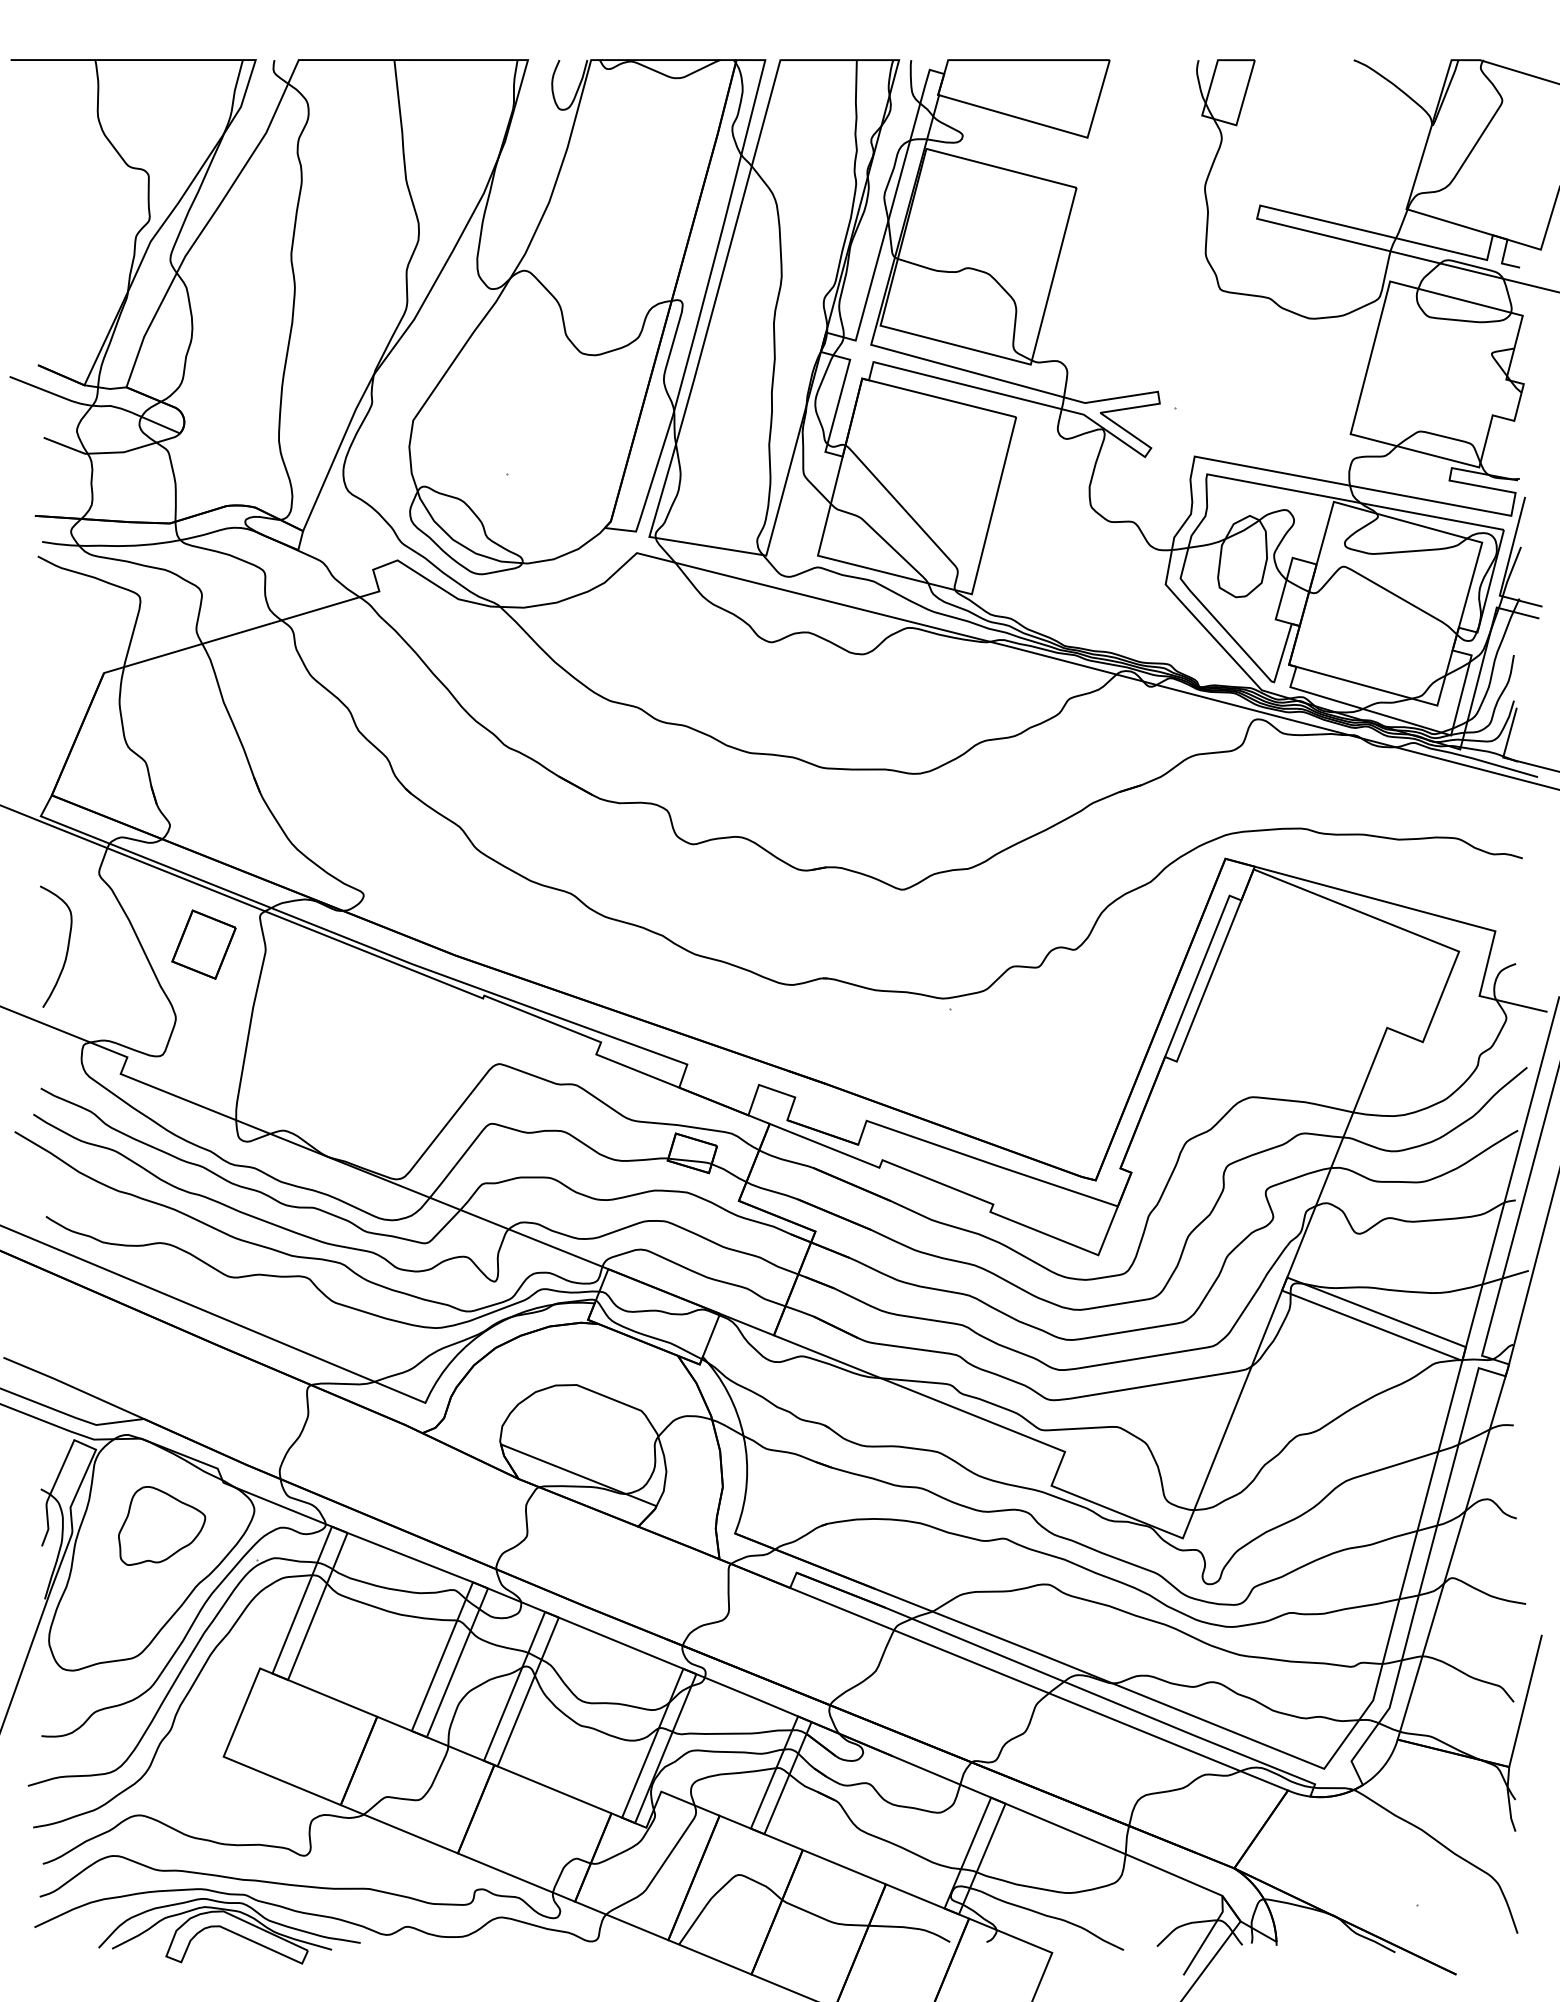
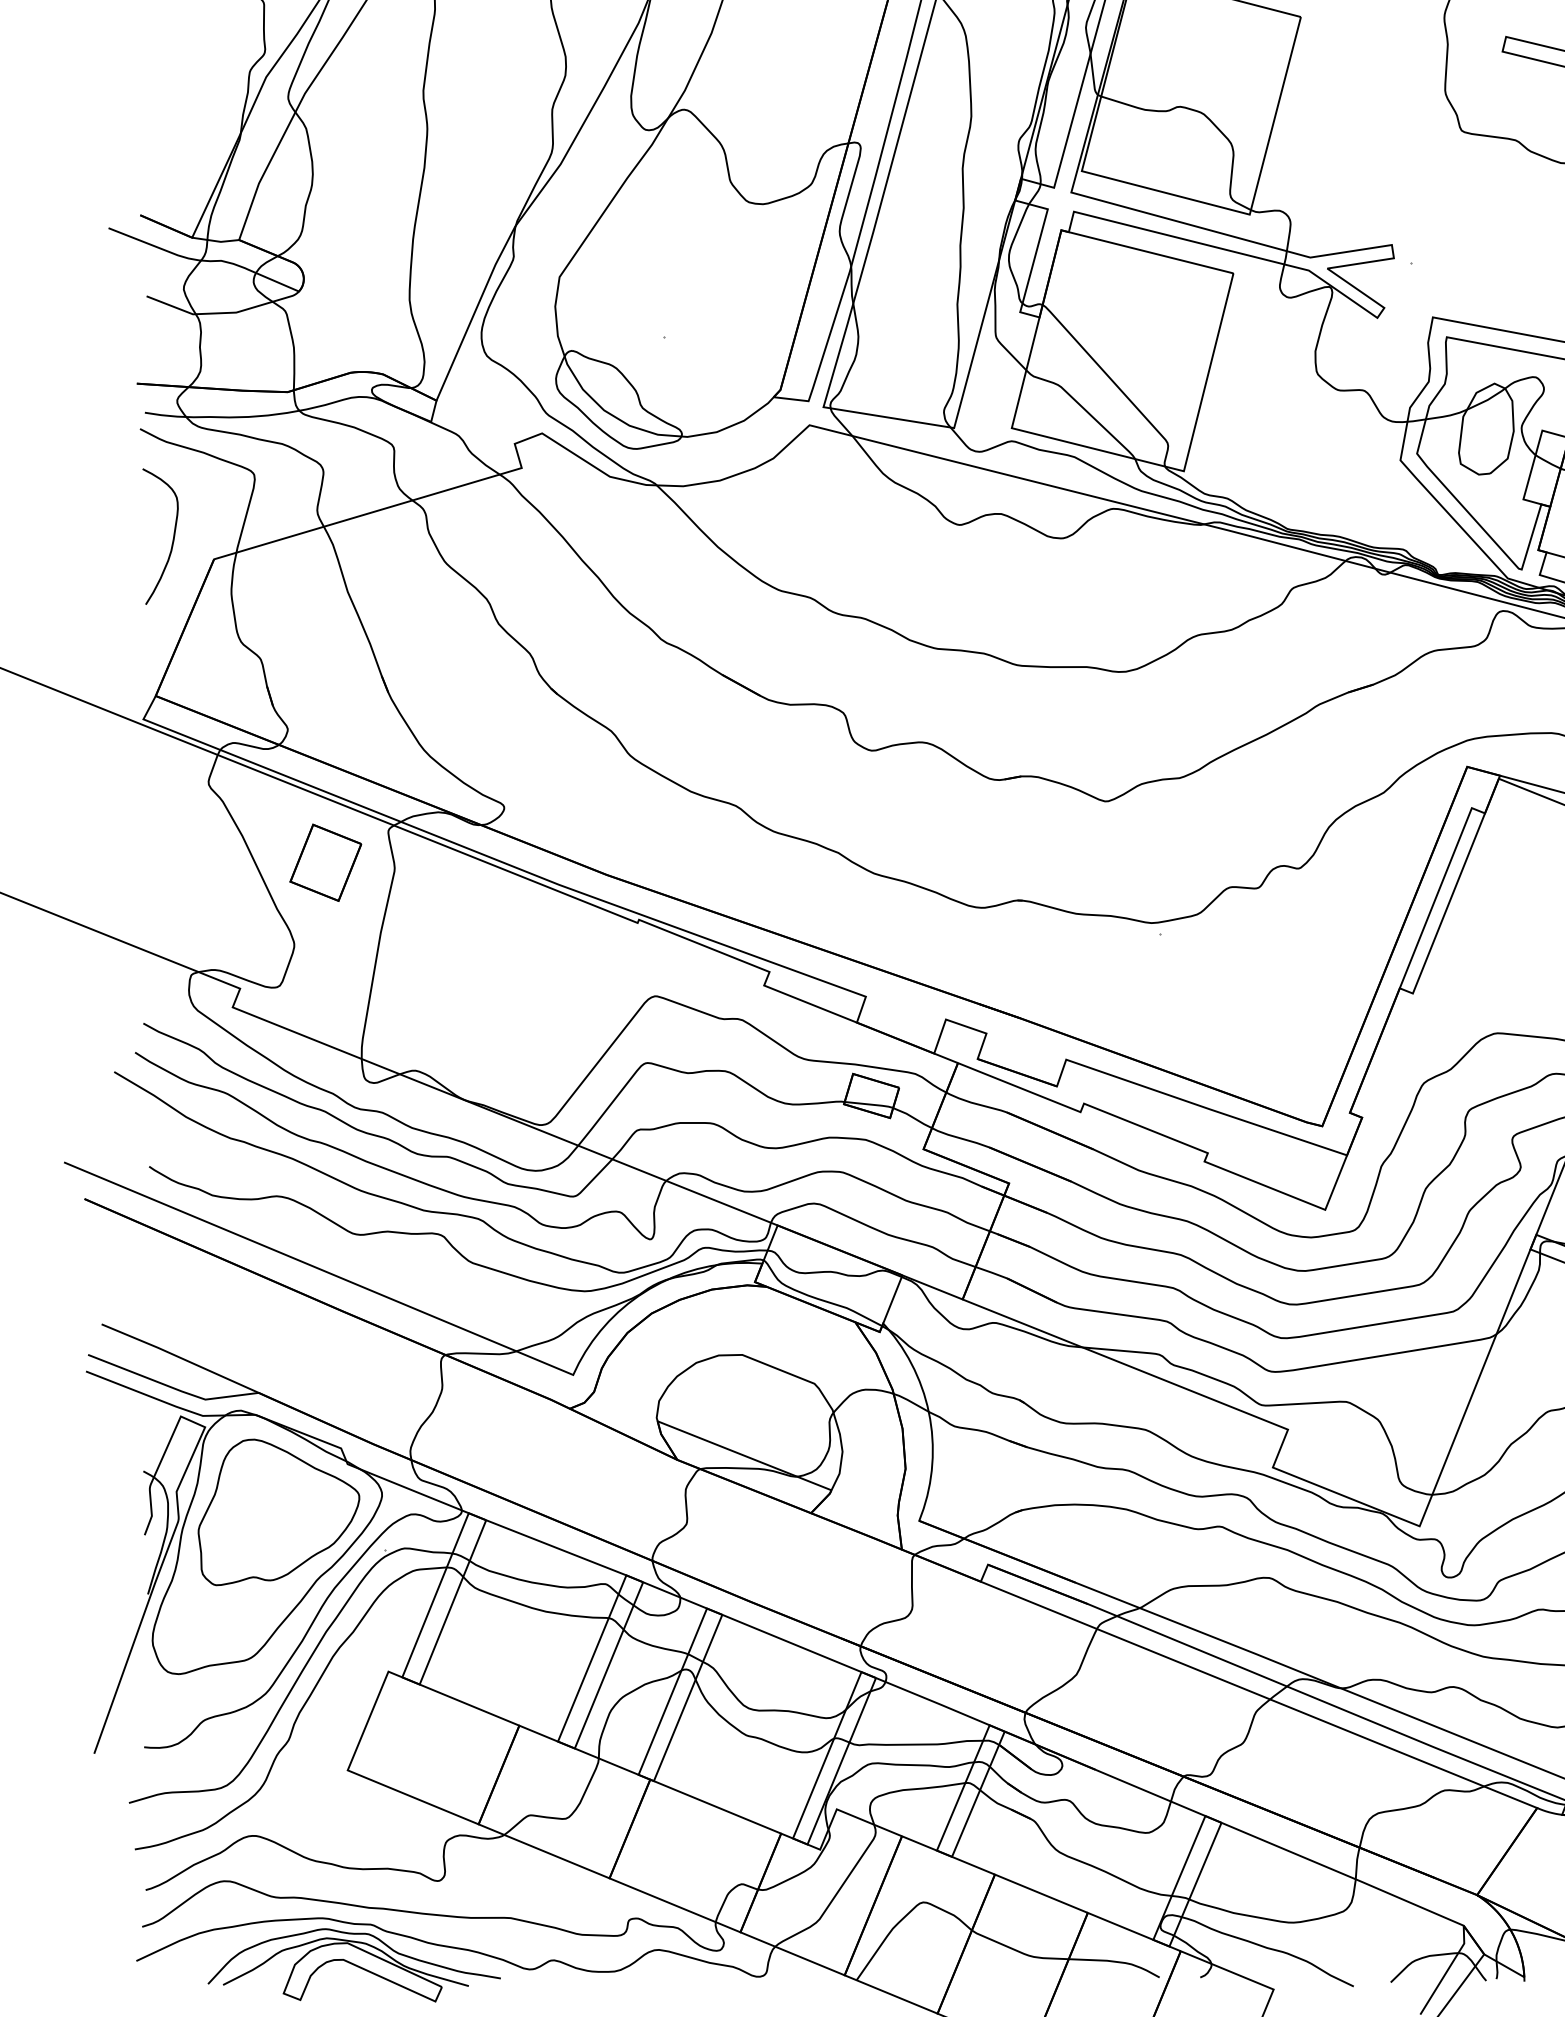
curve: (66, 950) -> (172, 540), moved
part: (161, 1525) -> (278, 1511), size x1.67

